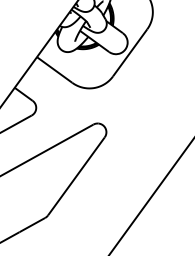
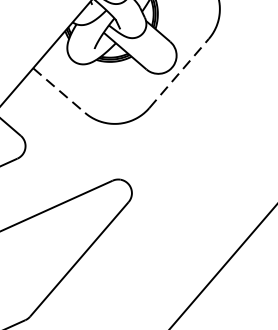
line: (130, 52) -> (179, 72), solid -> dashed
line: (54, 70) -> (58, 91), solid -> dashed

